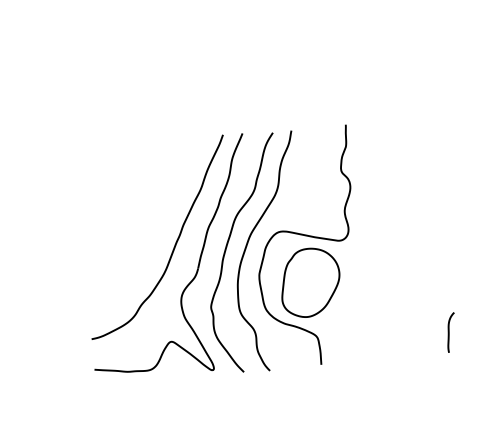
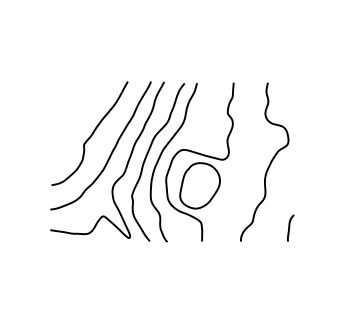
curve: (141, 220) -> (91, 133), added
curve: (410, 239) -> (269, 163), added

